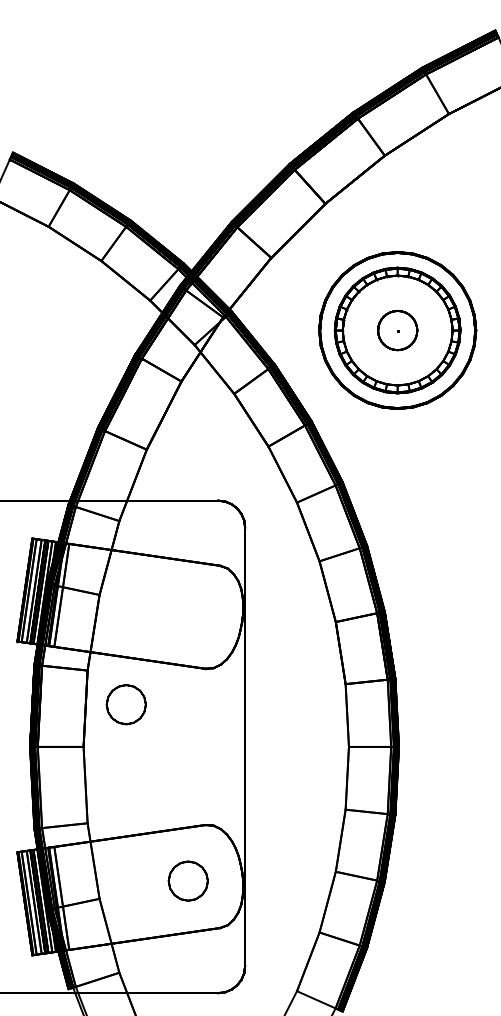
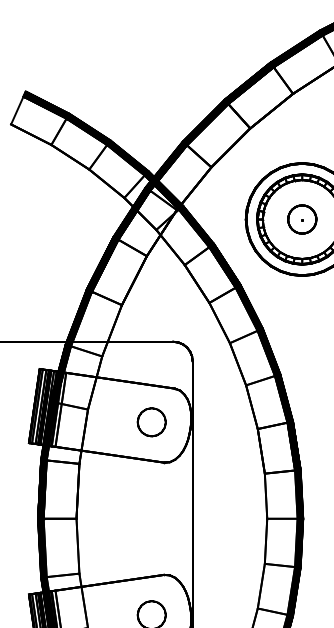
part: (125, 704) -> (151, 422), moved

